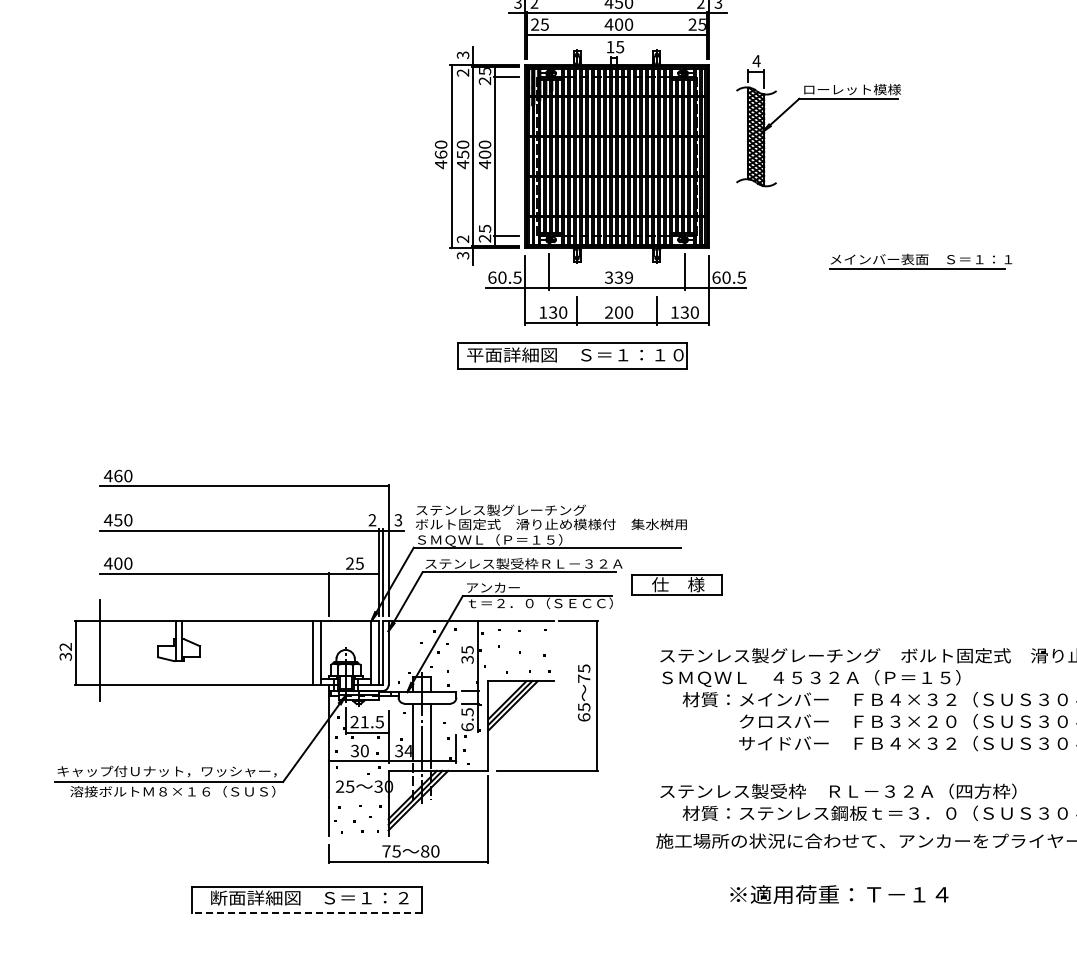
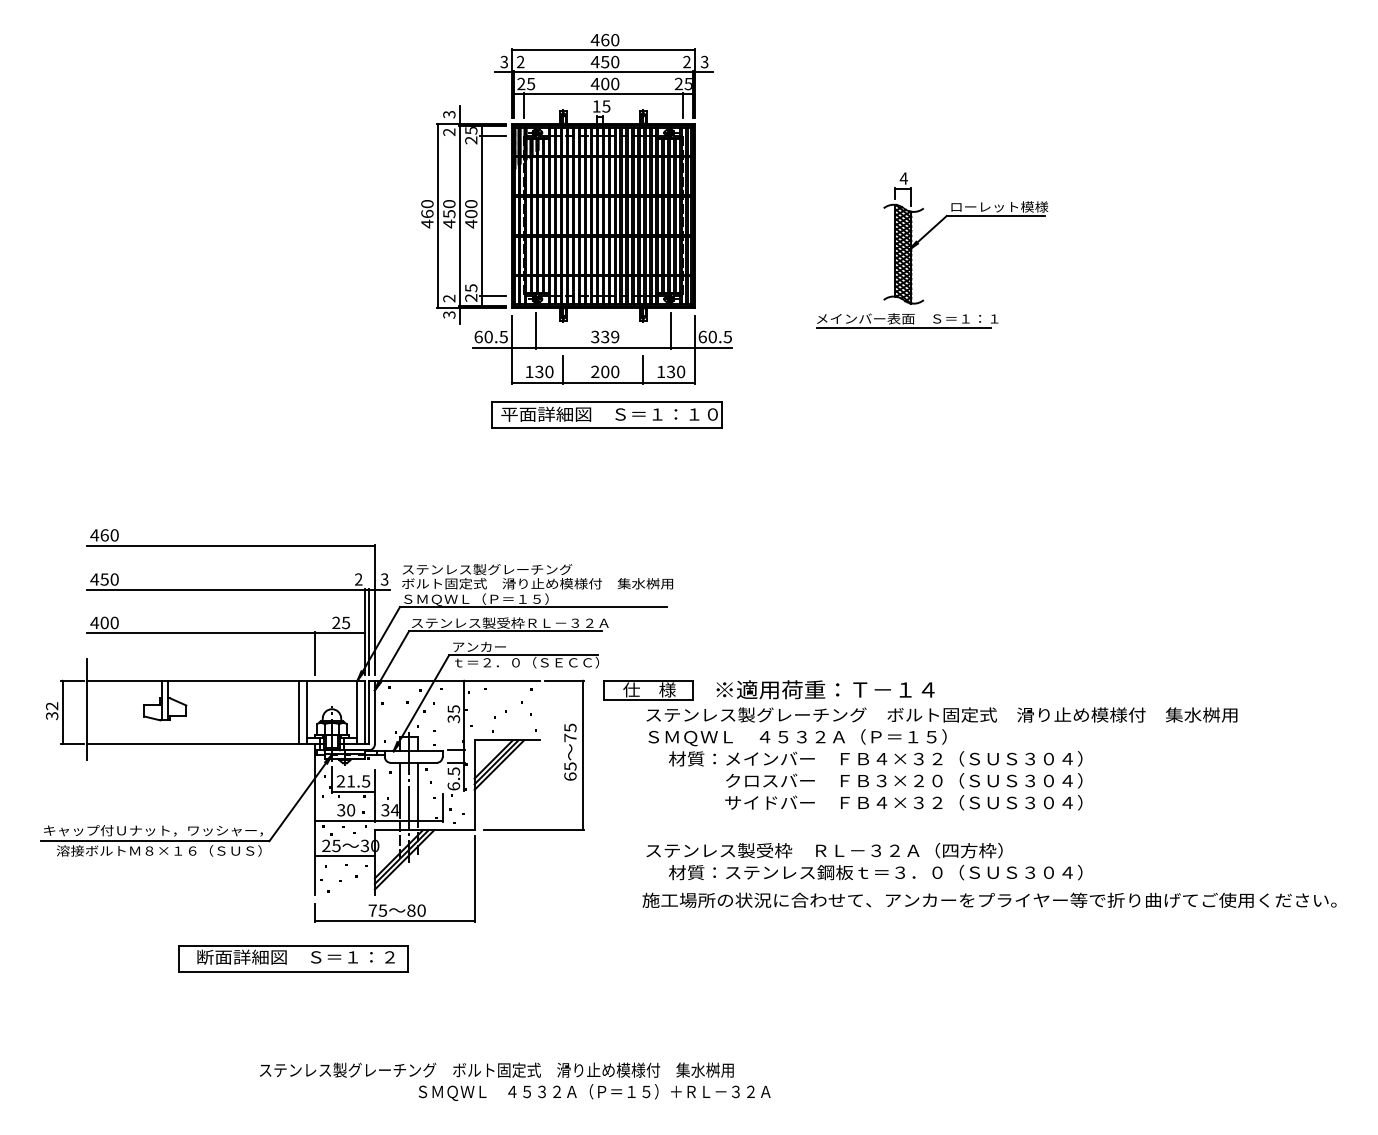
line: (537, 46) -> (523, 105), added
line: (697, 46) -> (683, 105), added
part: (818, 99) -> (965, 216), moved
part: (572, 355) -> (606, 414), moved
part: (677, 585) -> (648, 690), moved
line: (358, 797) -> (344, 856), added
text: (839, 894) -> (825, 689), moved
line: (307, 913) -> (293, 972), dashed -> solid

